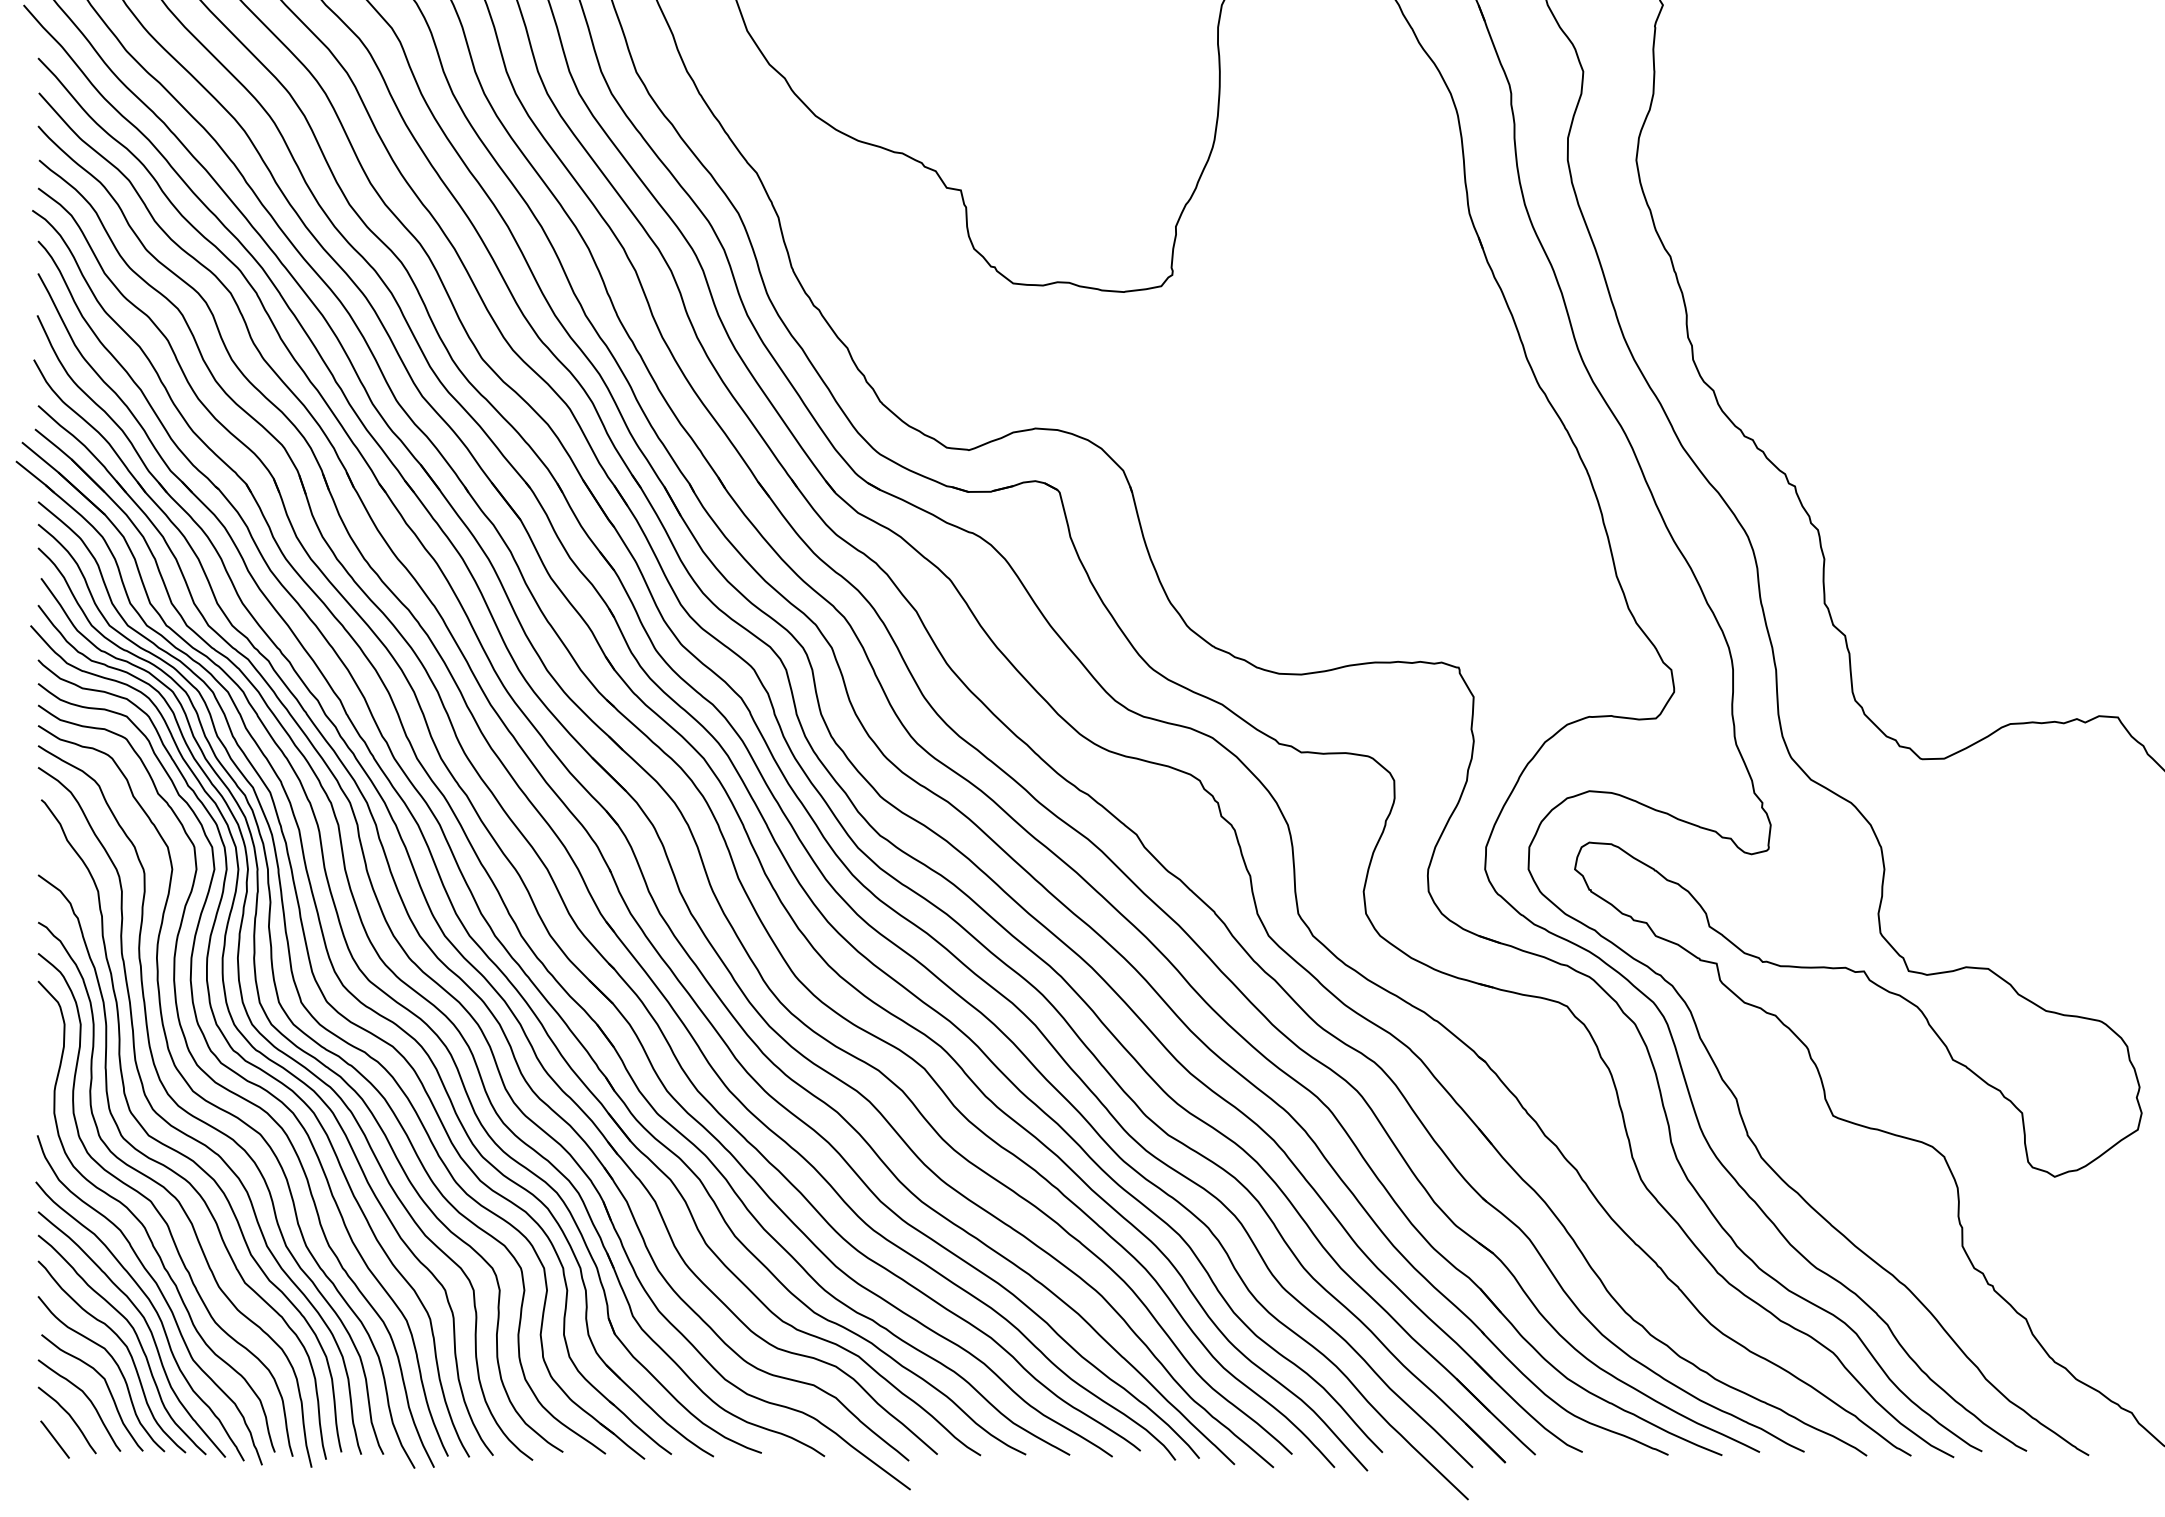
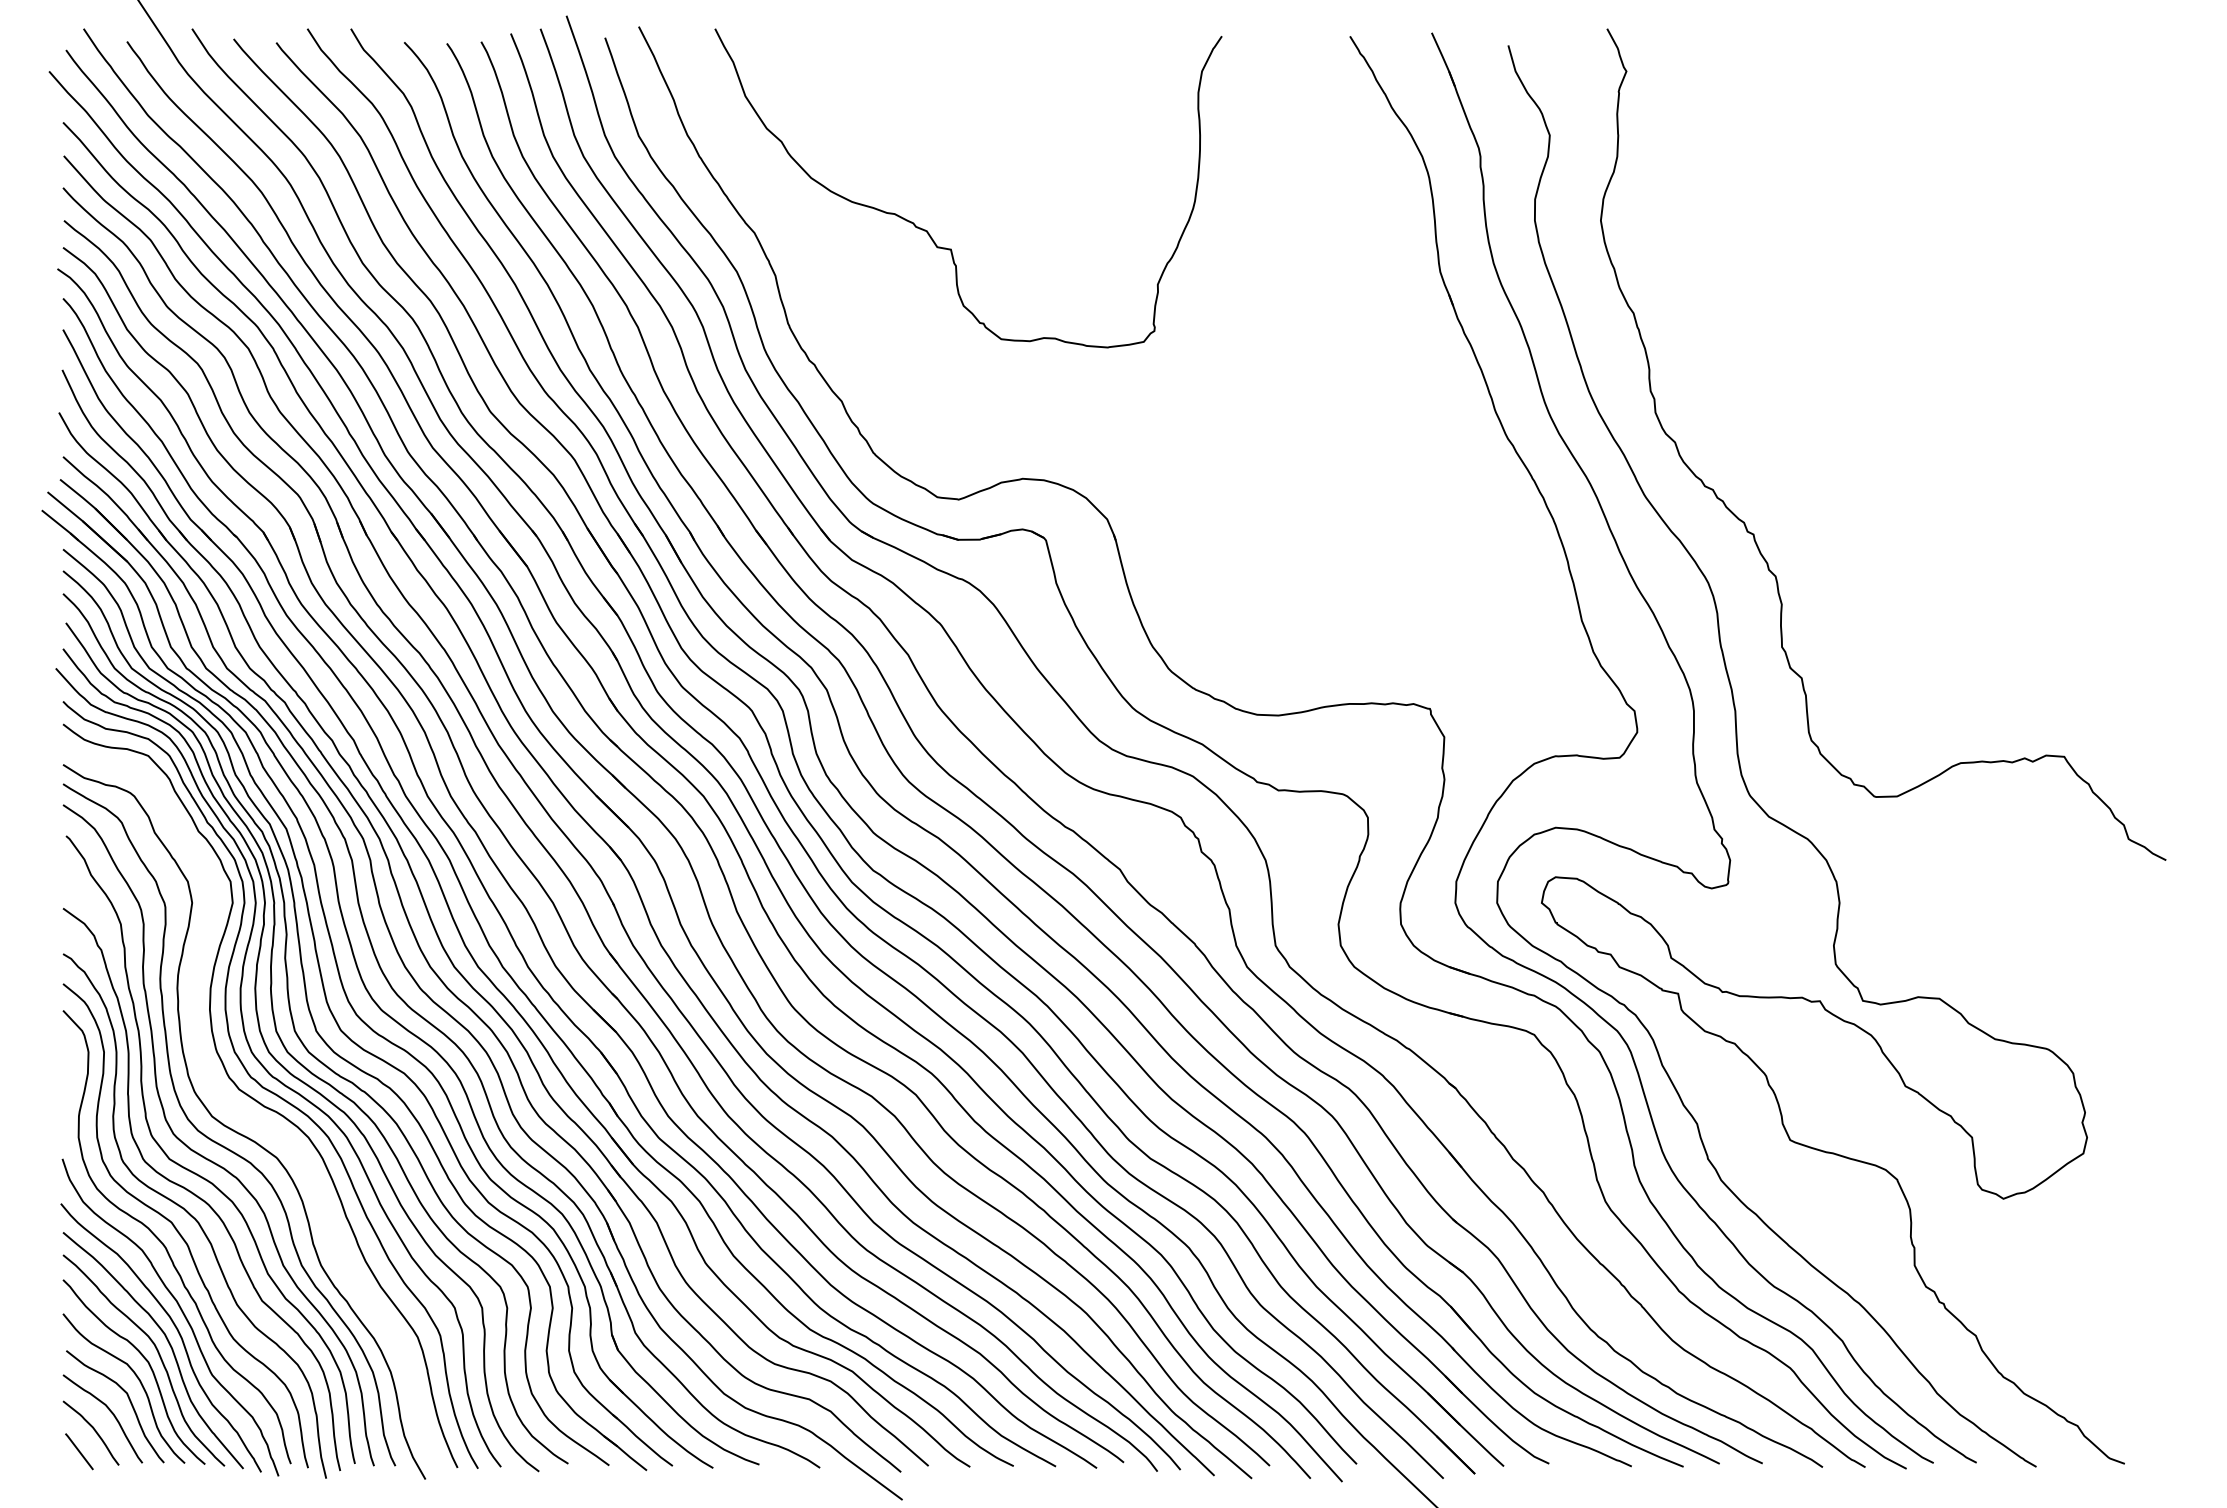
curve: (232, 1091) -> (250, 1116), removed

